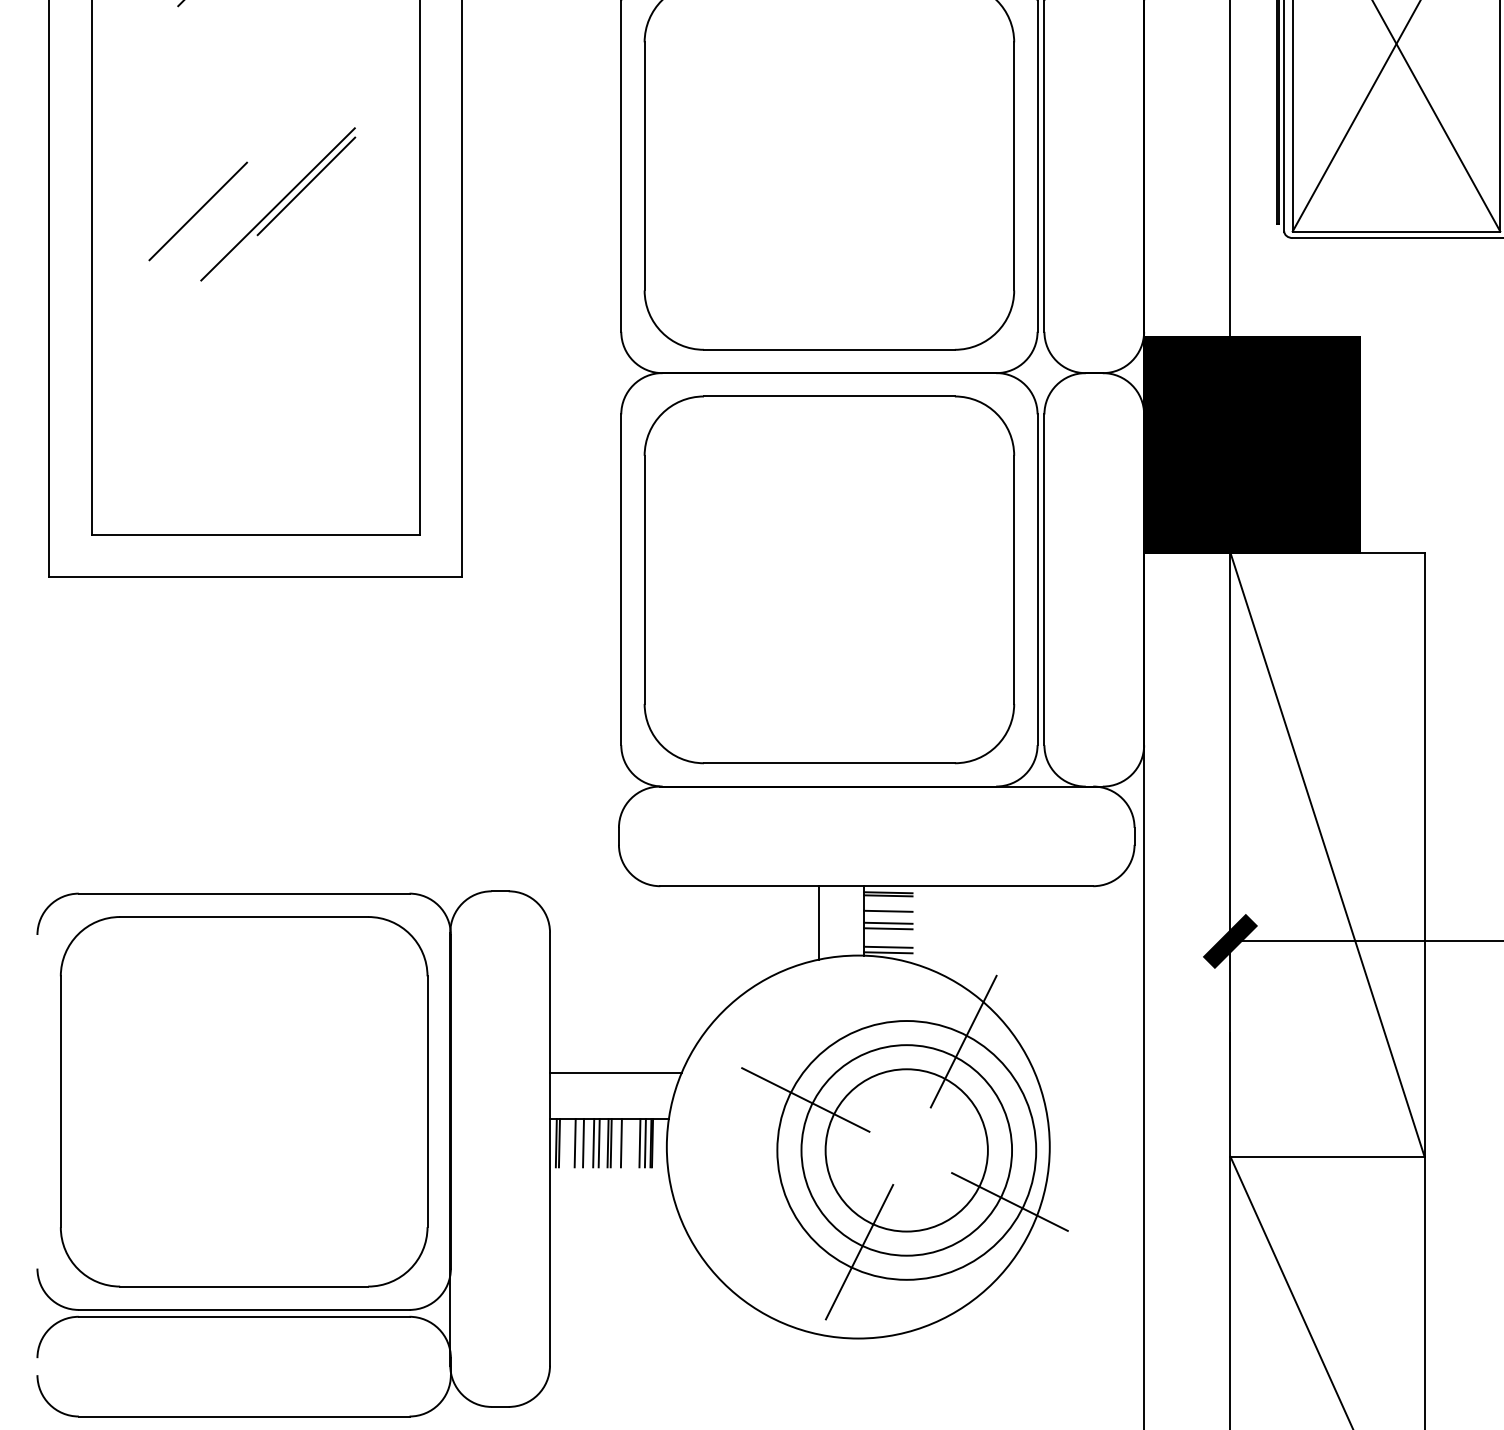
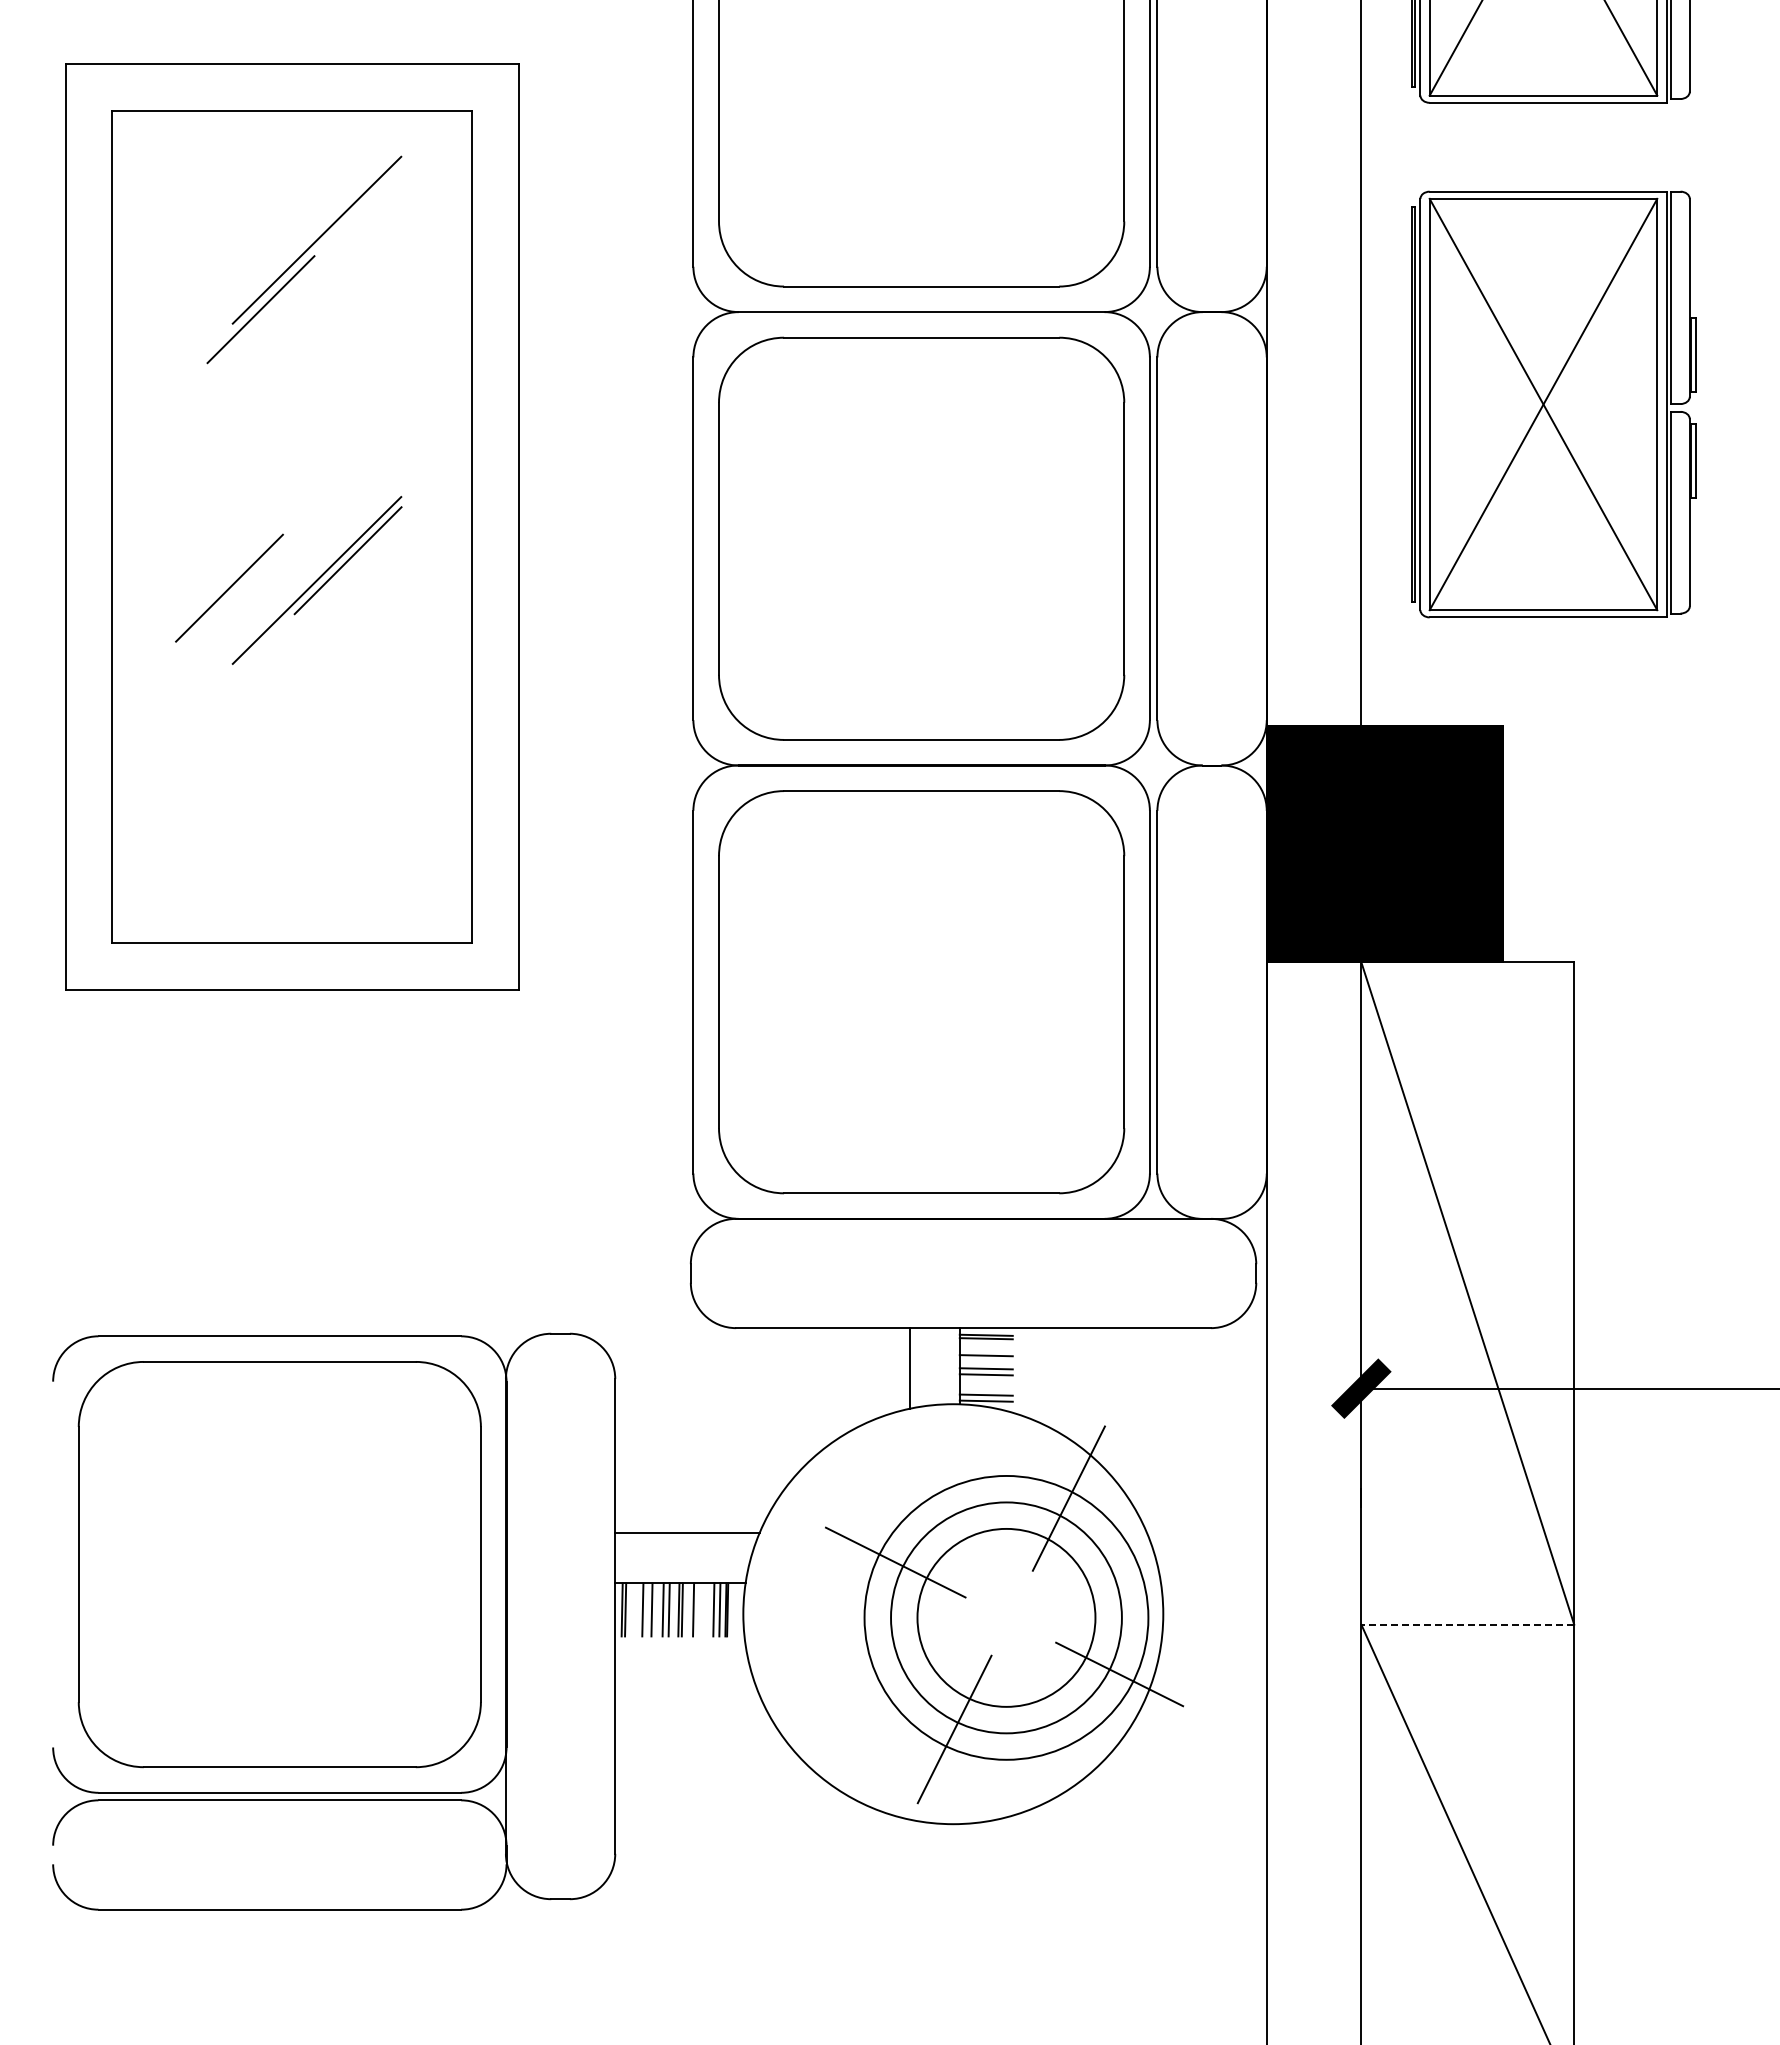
line: (1327, 1156) -> (1467, 1624), solid -> dashed

